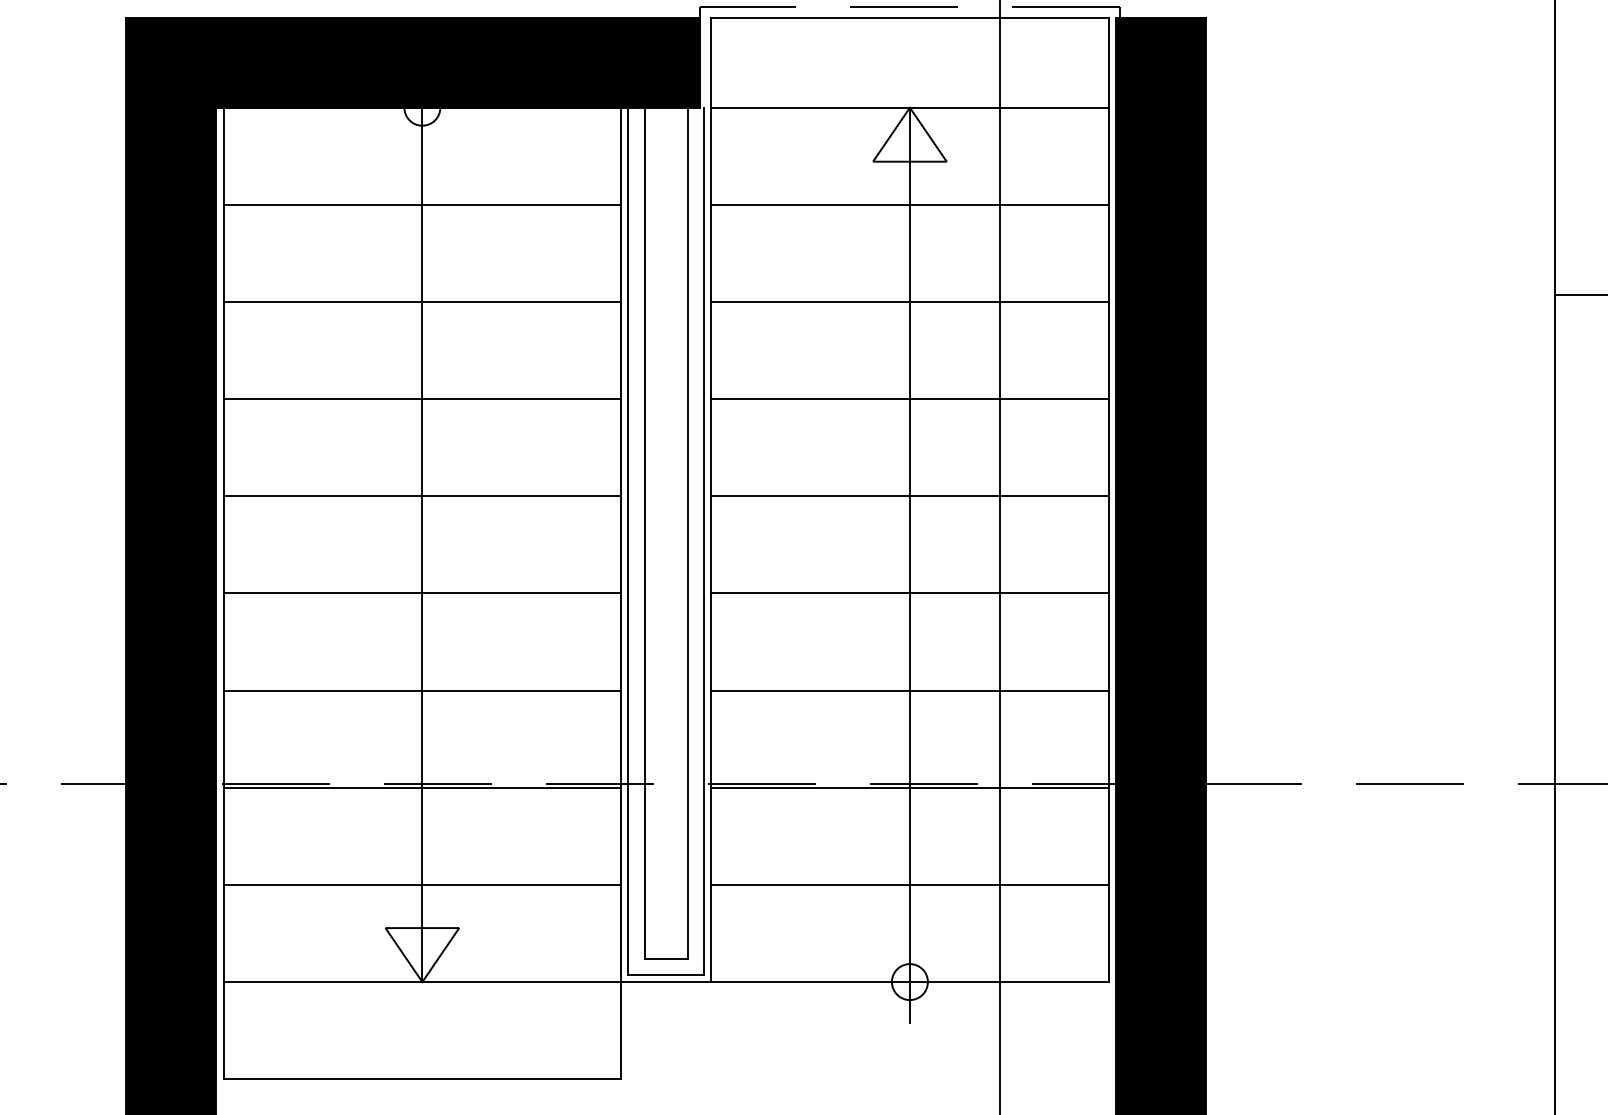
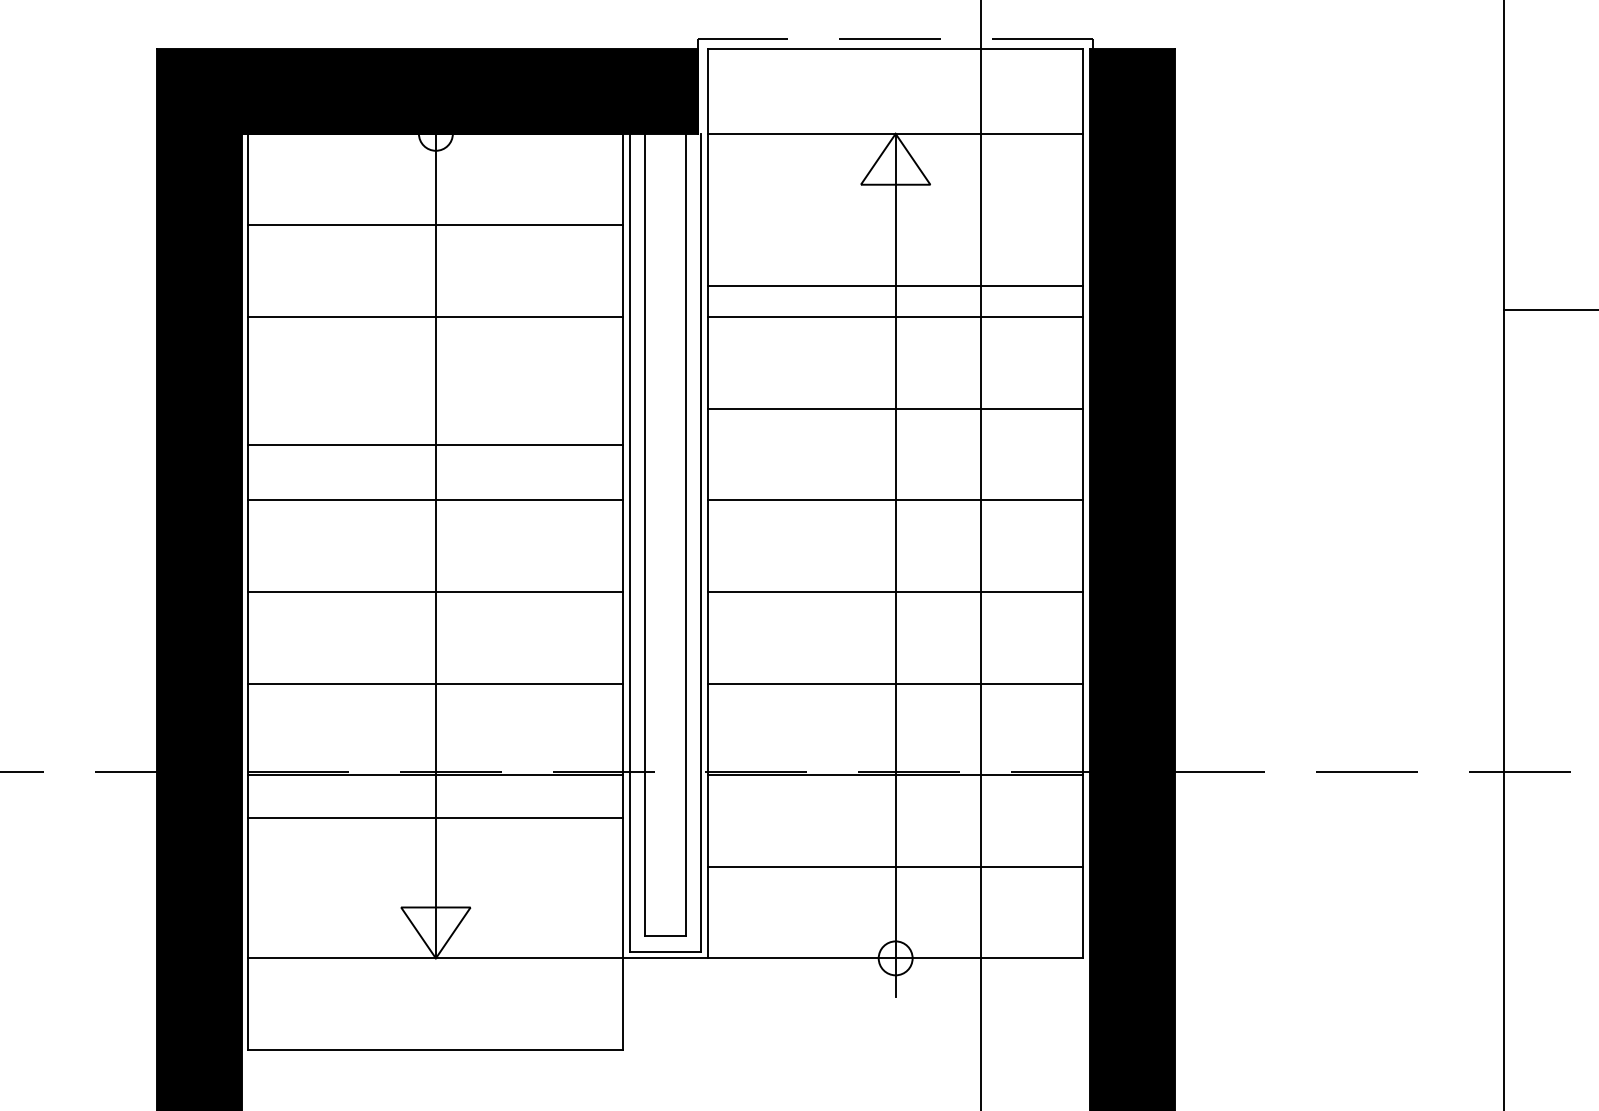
line: (909, 204) -> (895, 286), moved
line: (421, 398) -> (435, 444), moved
line: (421, 884) -> (435, 817), moved

